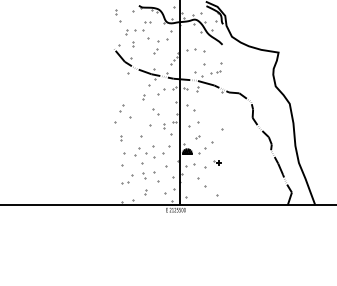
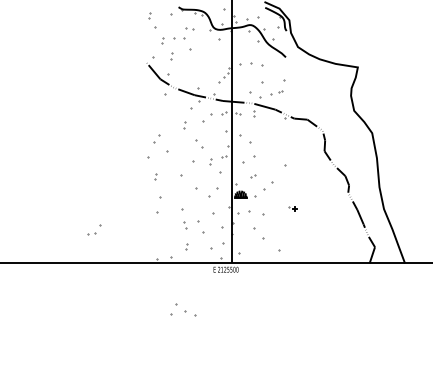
part: (160, 46) -> (206, 59), removed
part: (144, 152) -> (183, 309), moved
part: (217, 162) -> (293, 208), moved
part: (127, 179) -> (94, 230), moved

